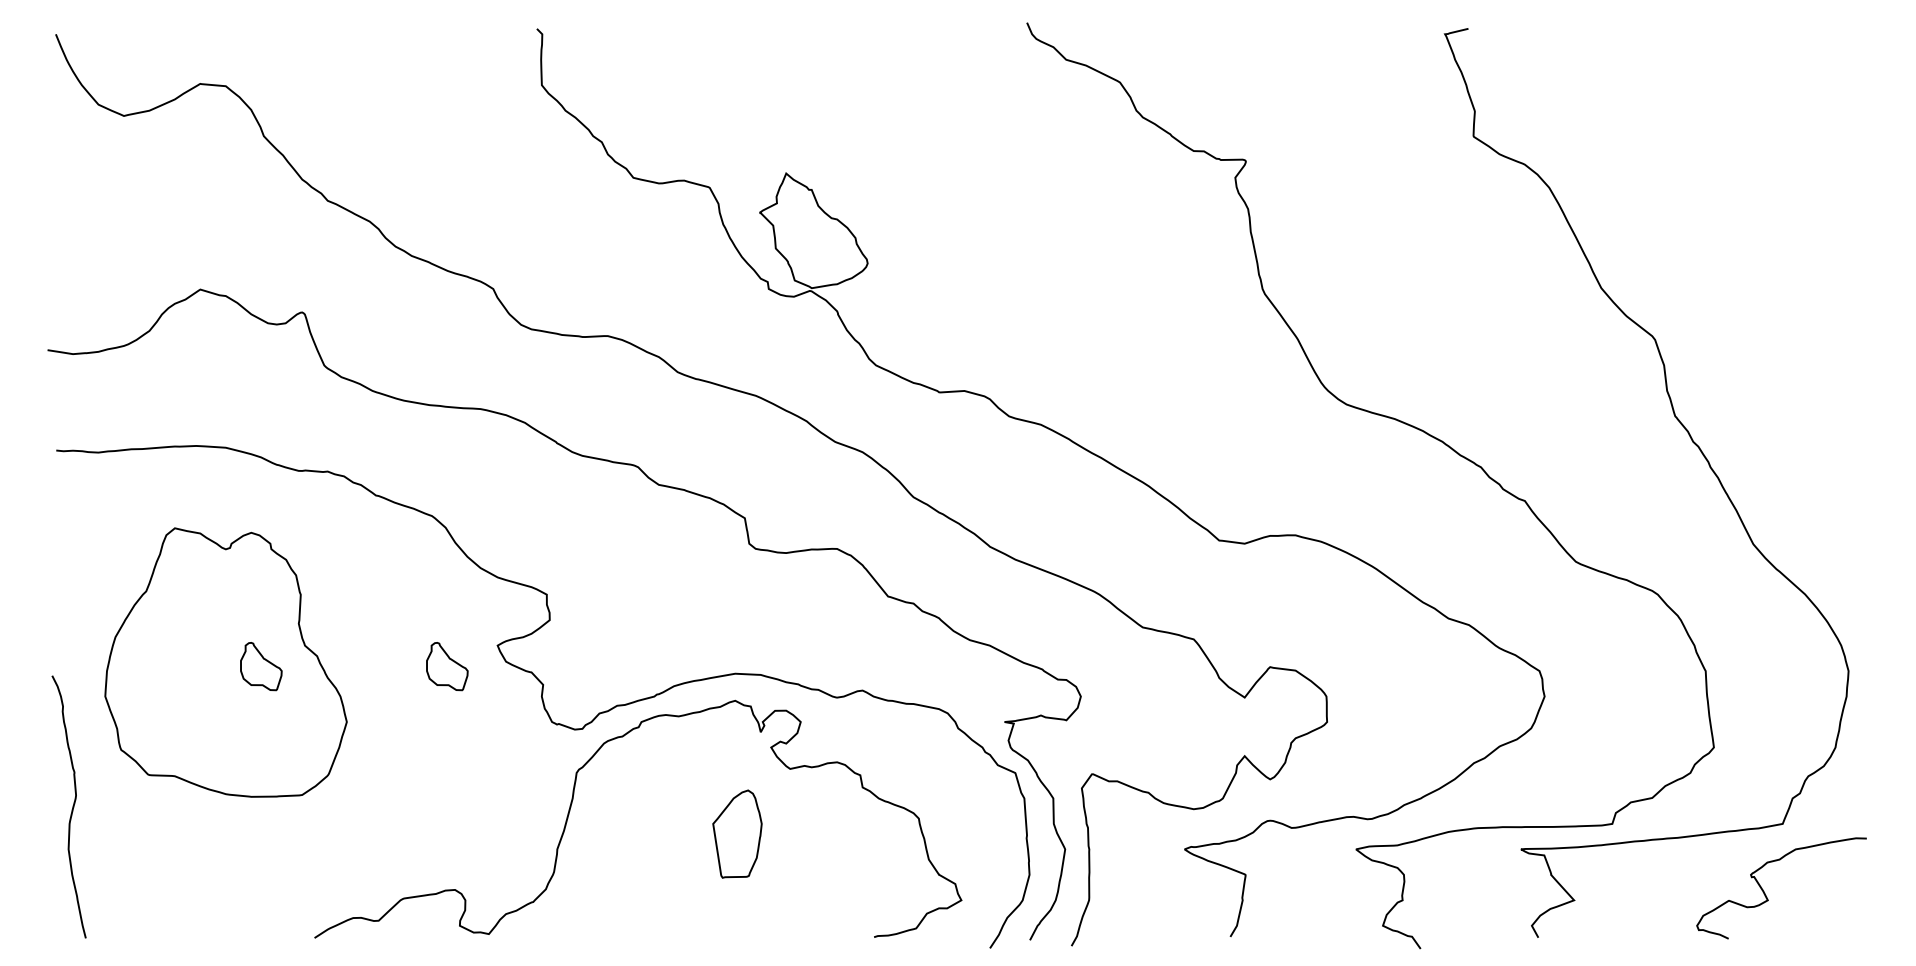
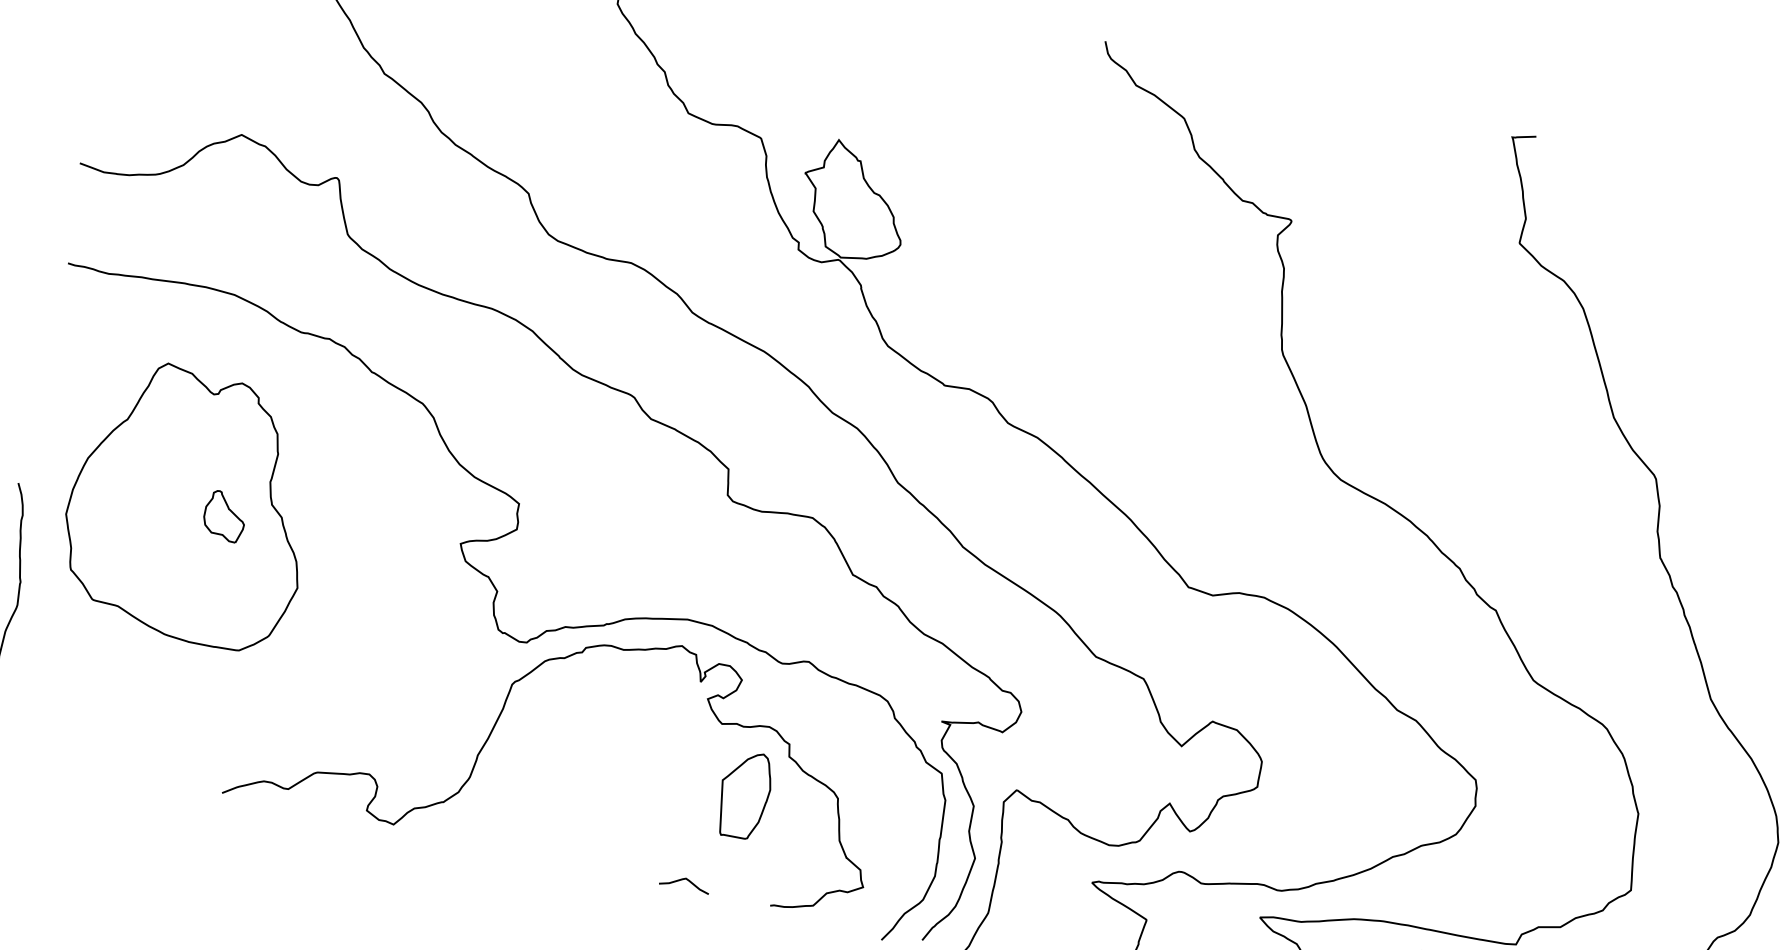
part: (447, 666) -> (407, 554), removed
part: (737, 833) -> (744, 794), moved
curve: (784, 929) -> (683, 880), added

